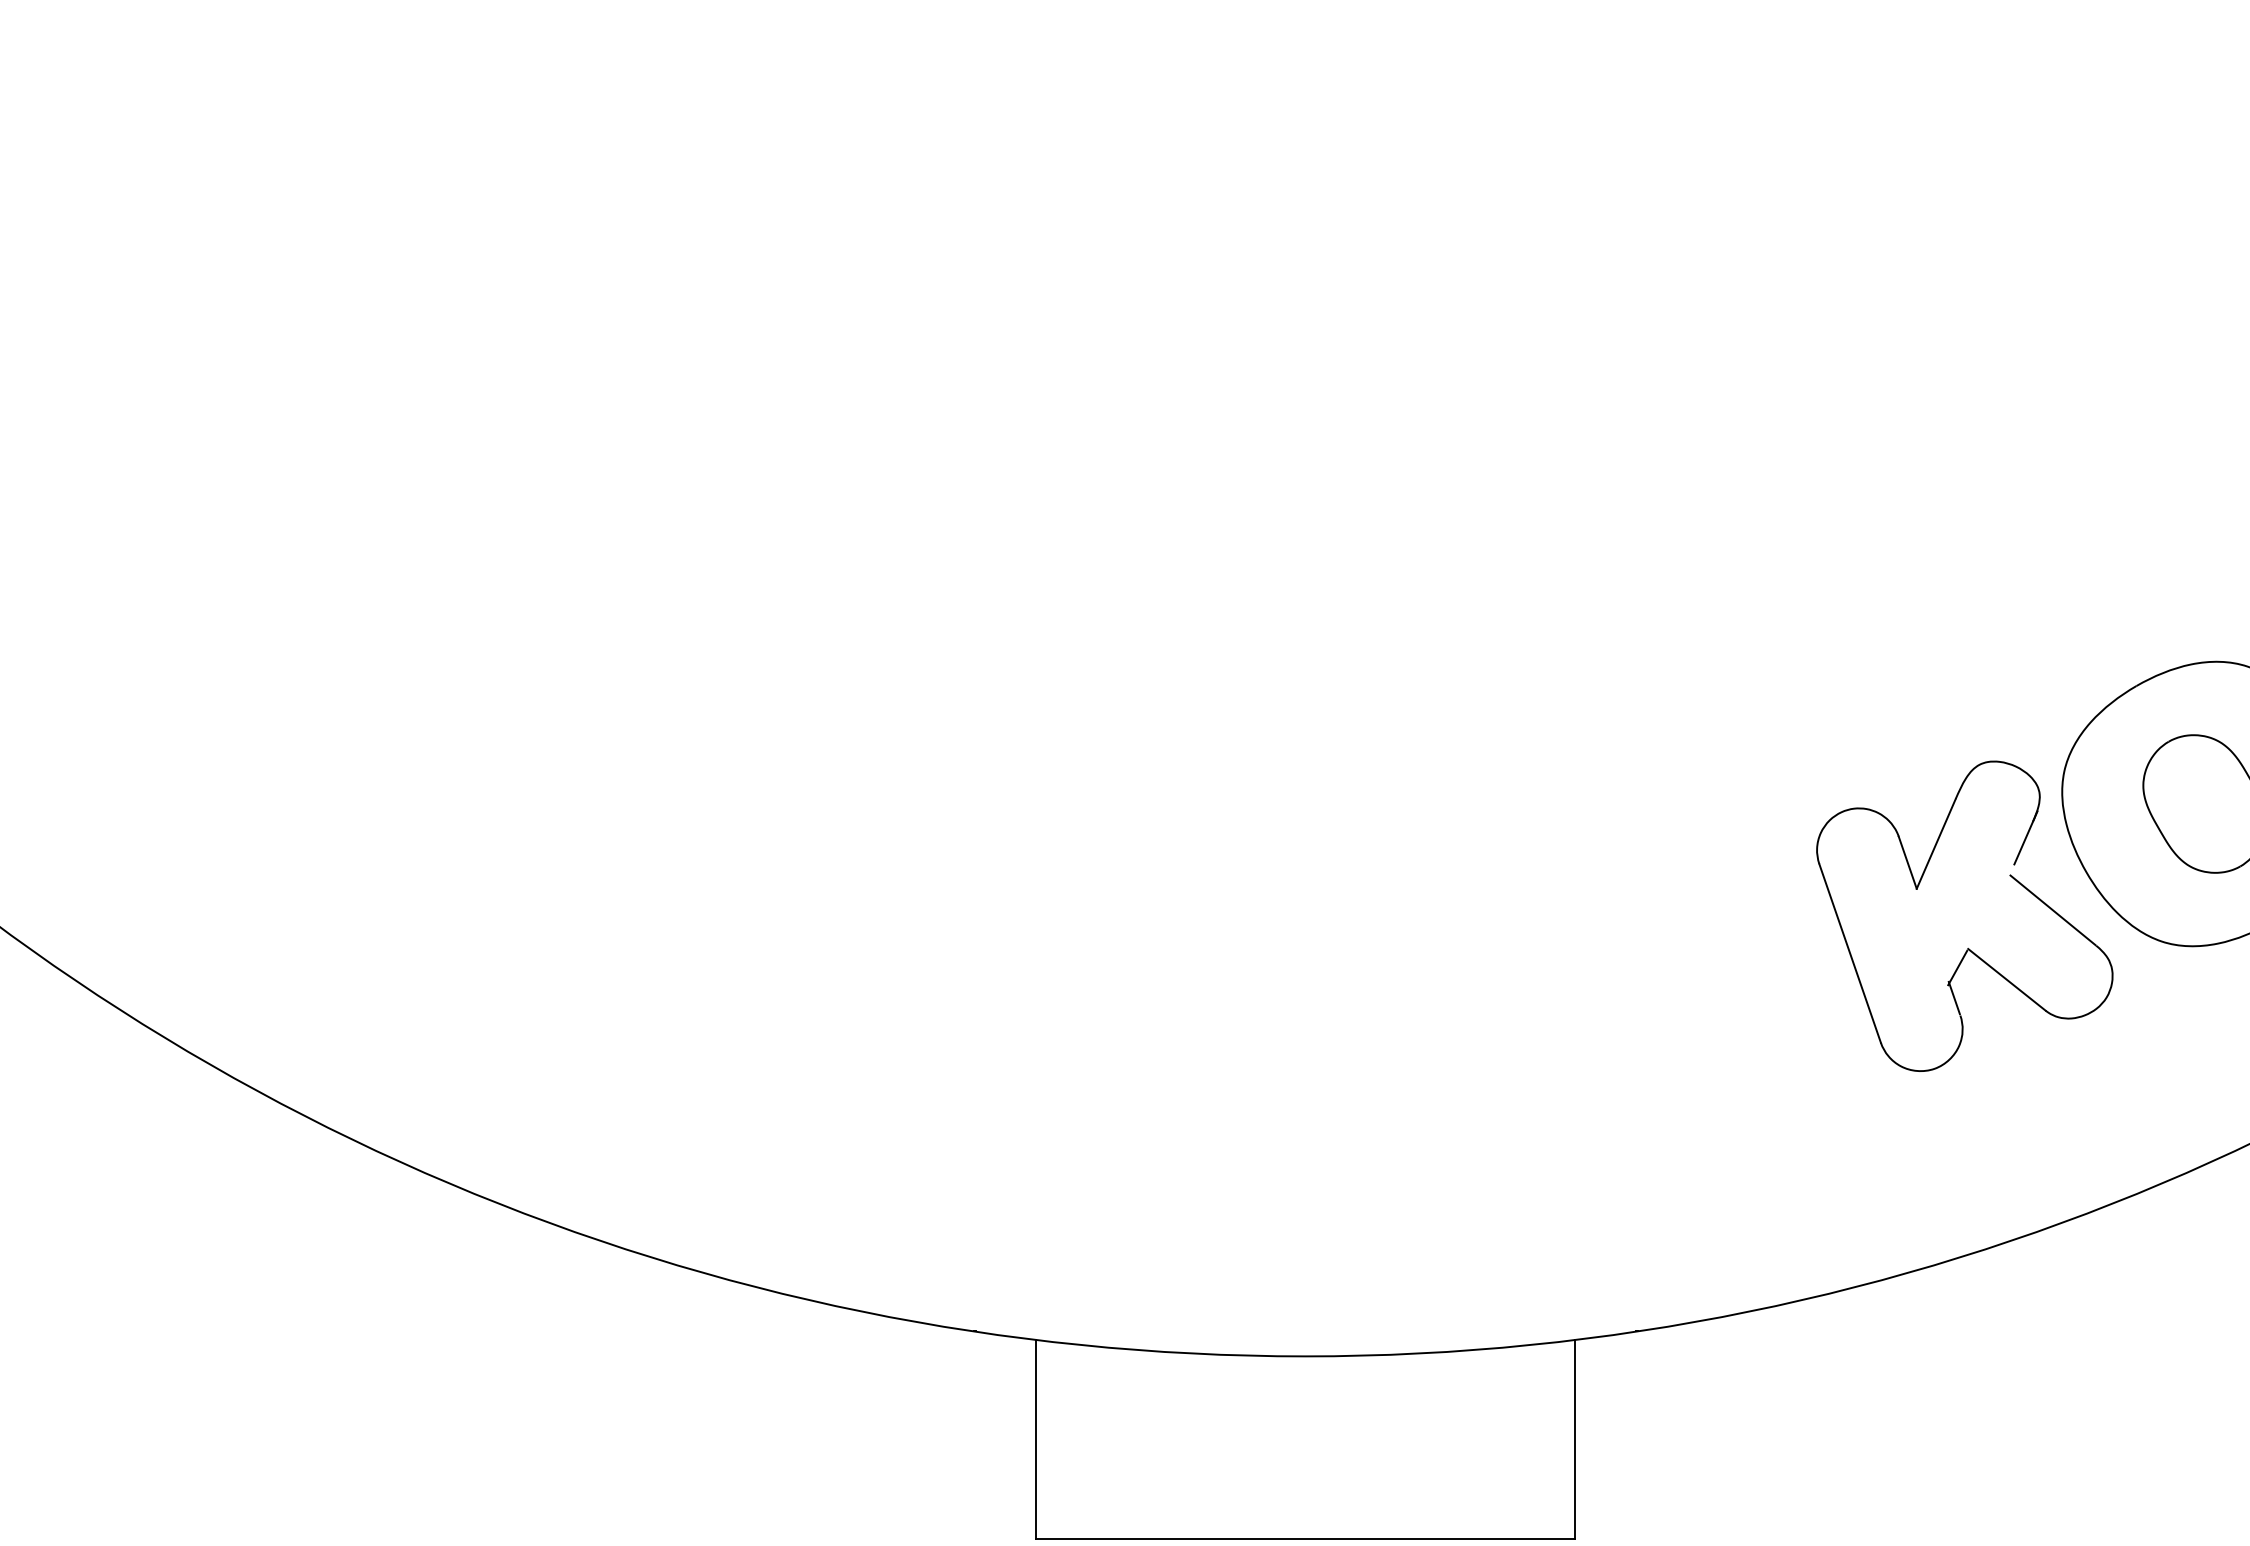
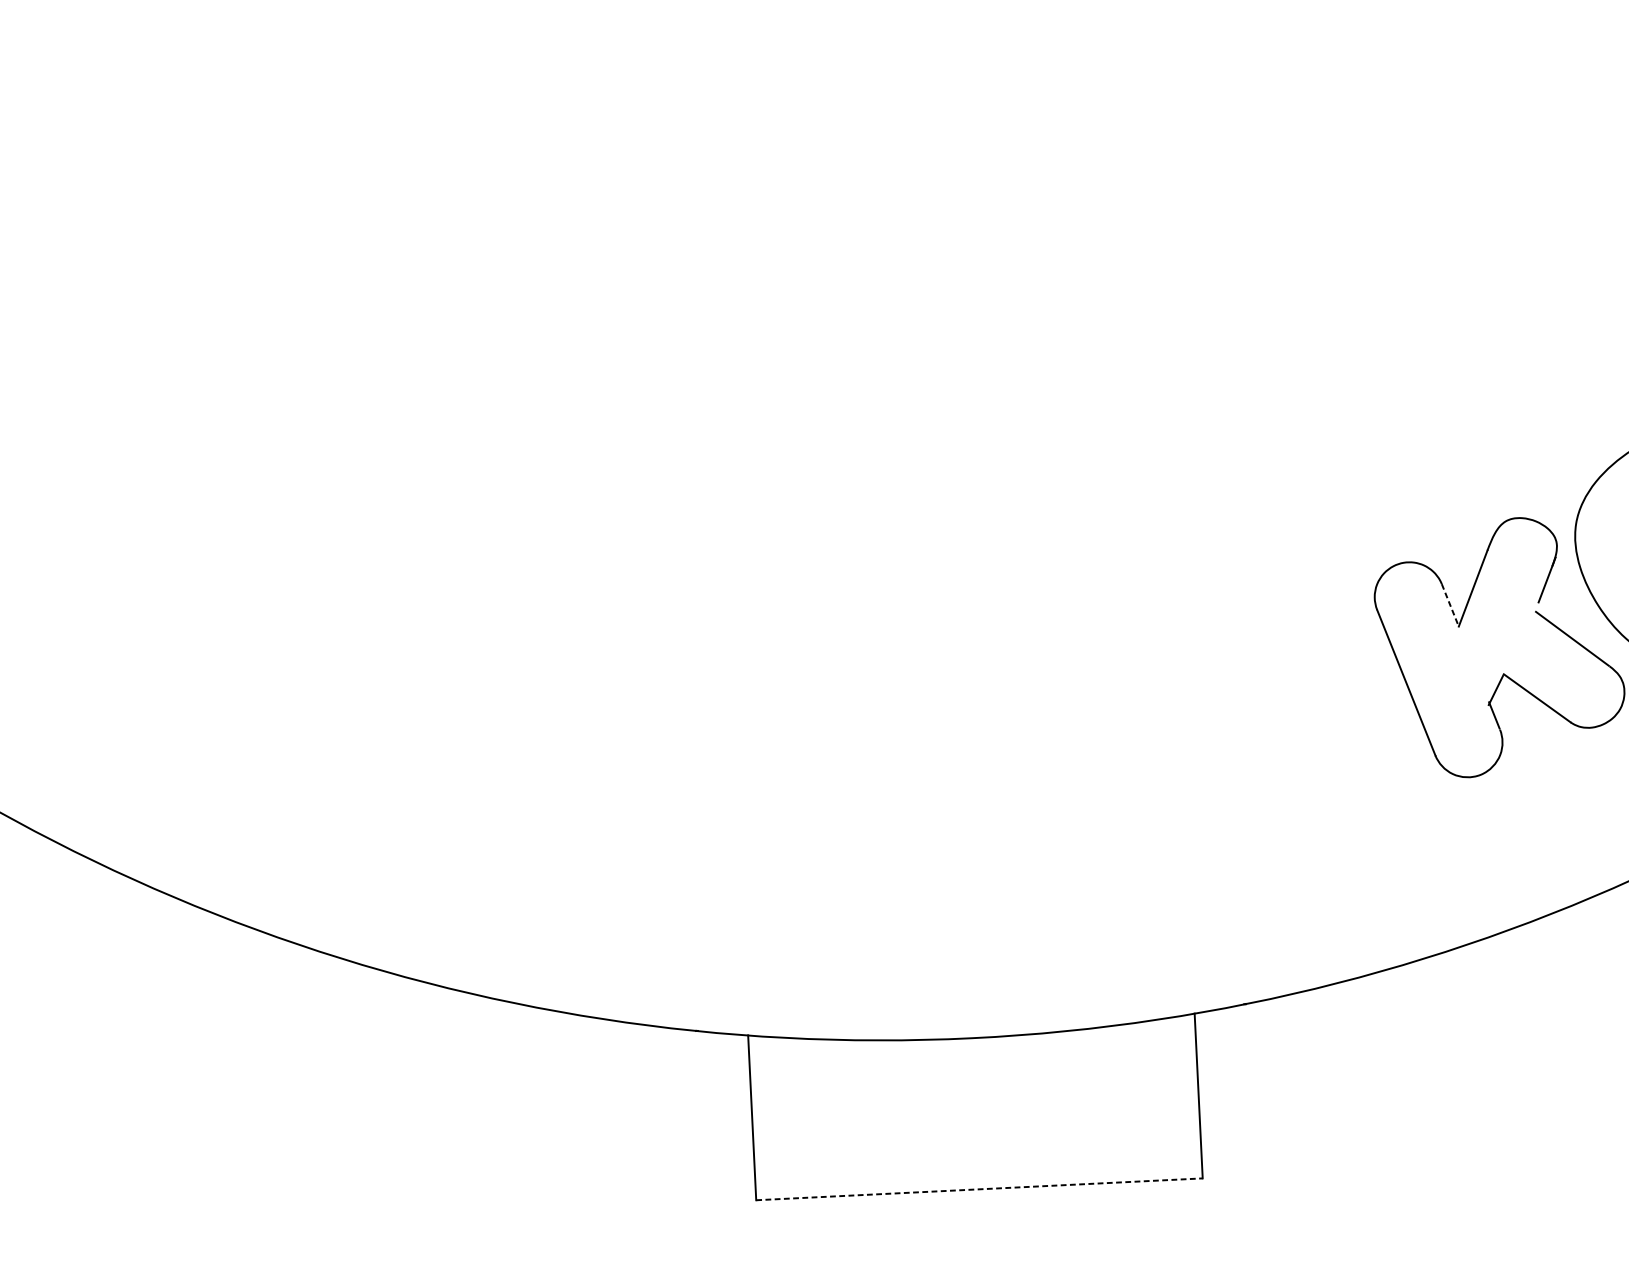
line: (1907, 862) -> (1450, 605), solid -> dashed
line: (1305, 1539) -> (979, 1189), solid -> dashed

